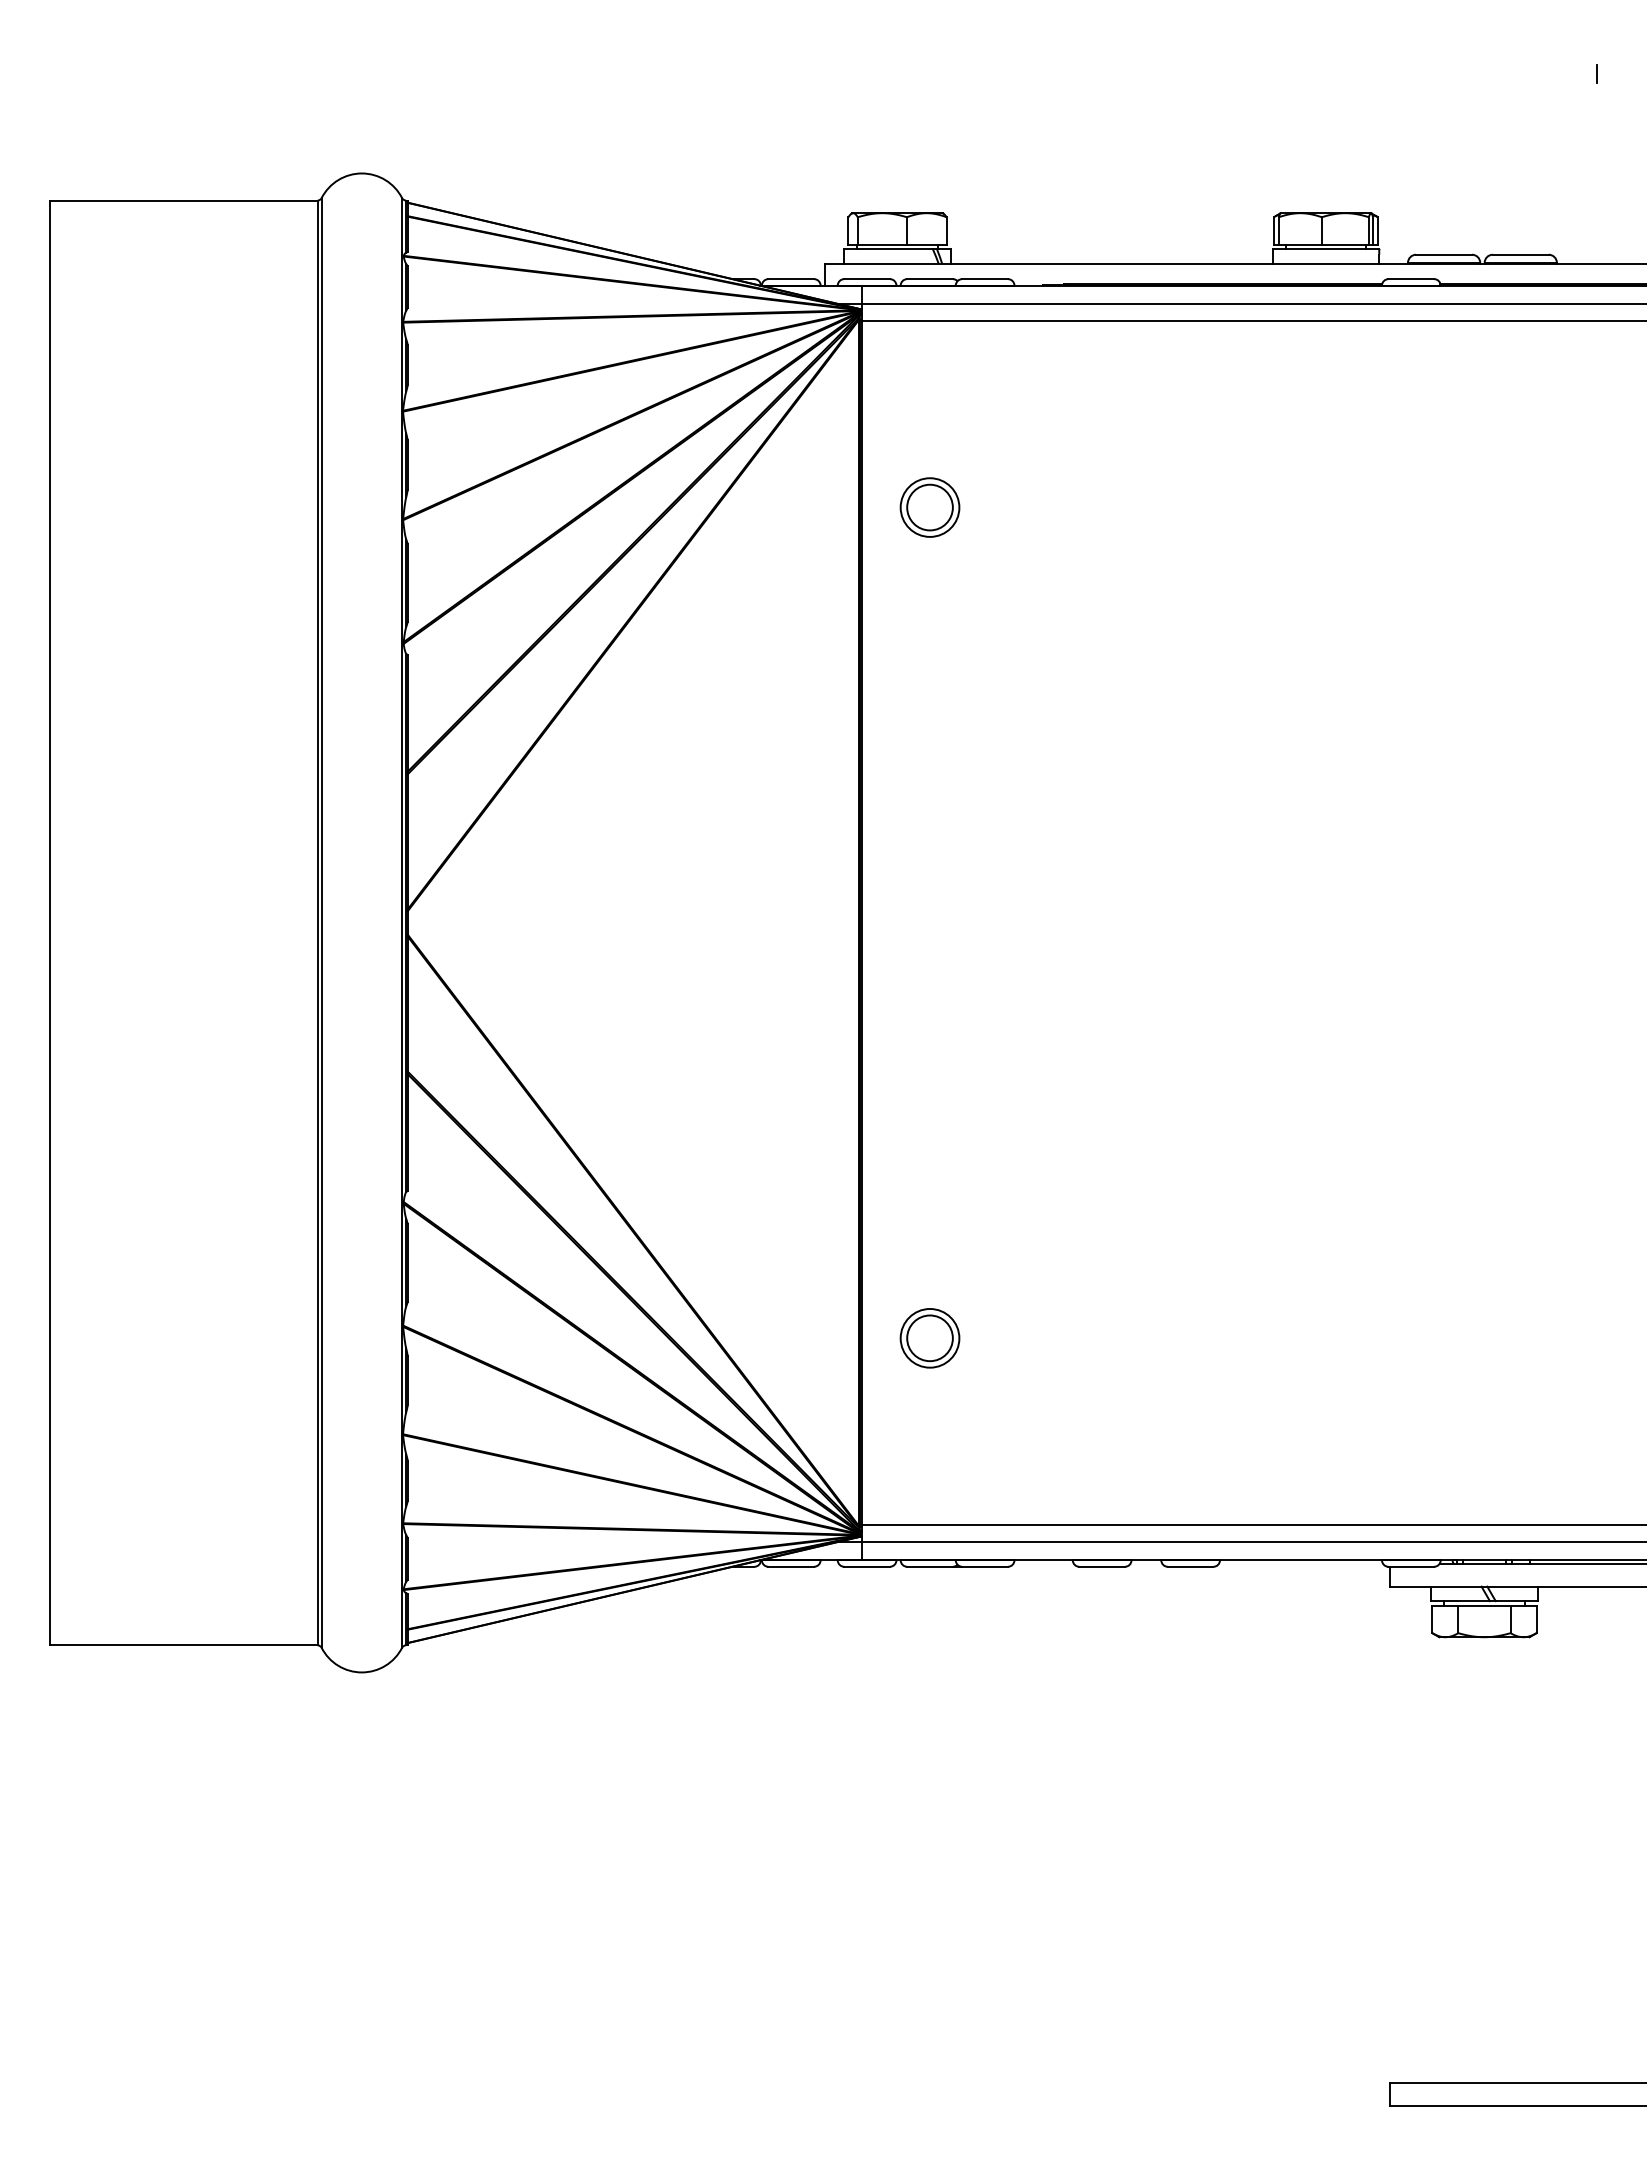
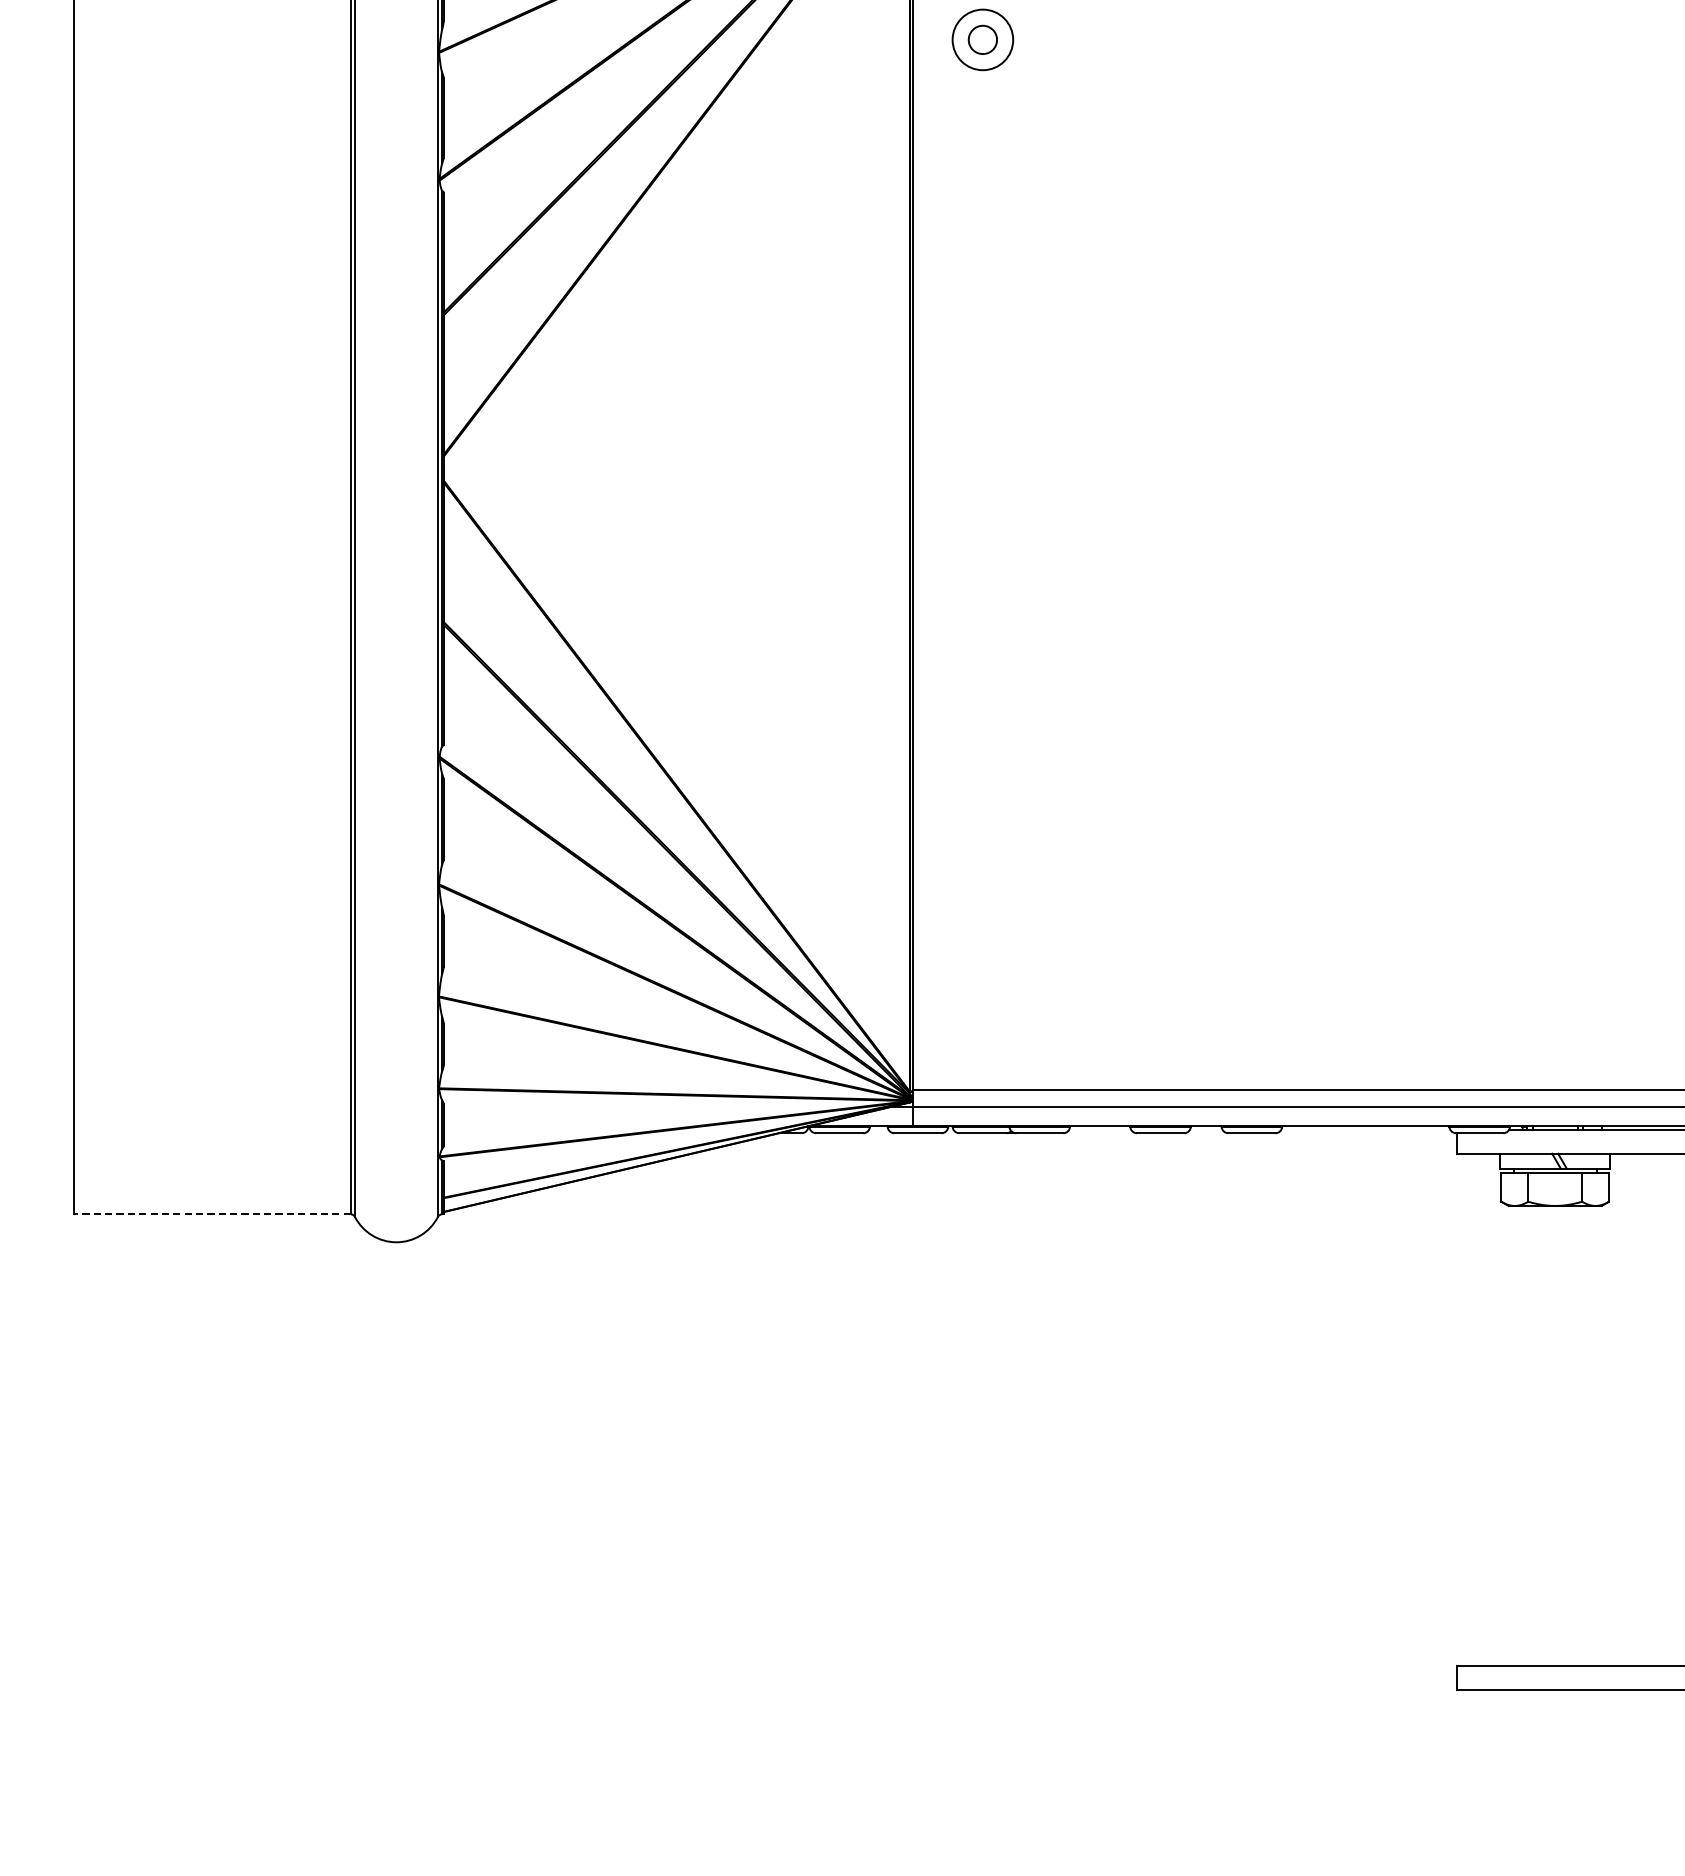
circle: (929, 507) -> (982, 39), size x0.6
part: (929, 1338) -> (982, 897), removed
line: (183, 1645) -> (212, 1214), solid -> dashed

